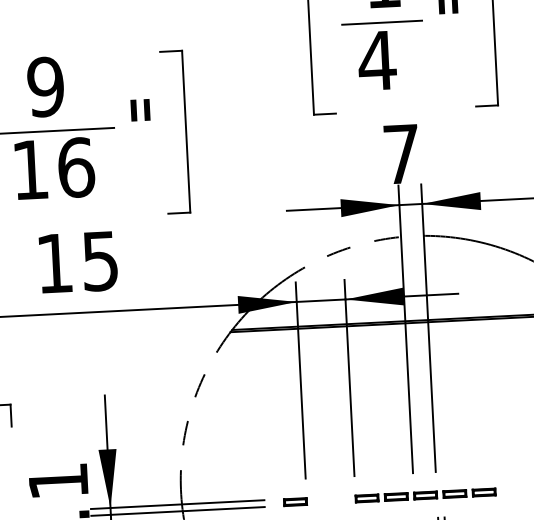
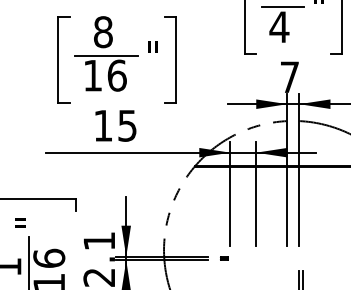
text: (44, 87) -> (102, 32), 9 -> 8
line: (425, 493) -> (293, 257), removed
part: (293, 501) -> (223, 258), size x0.6

